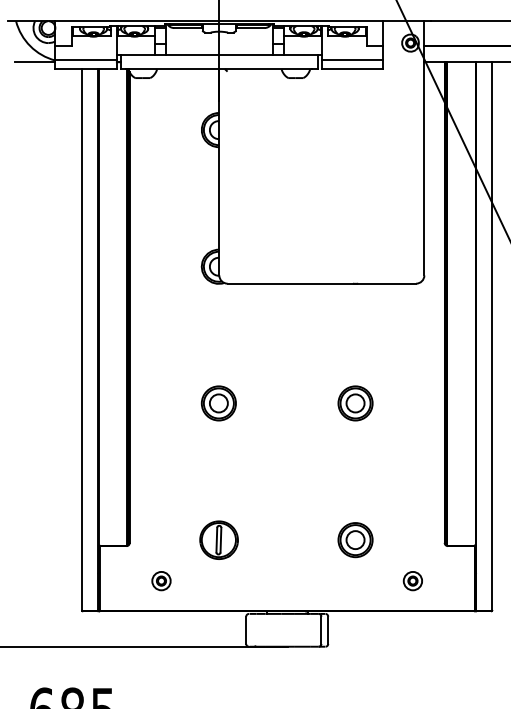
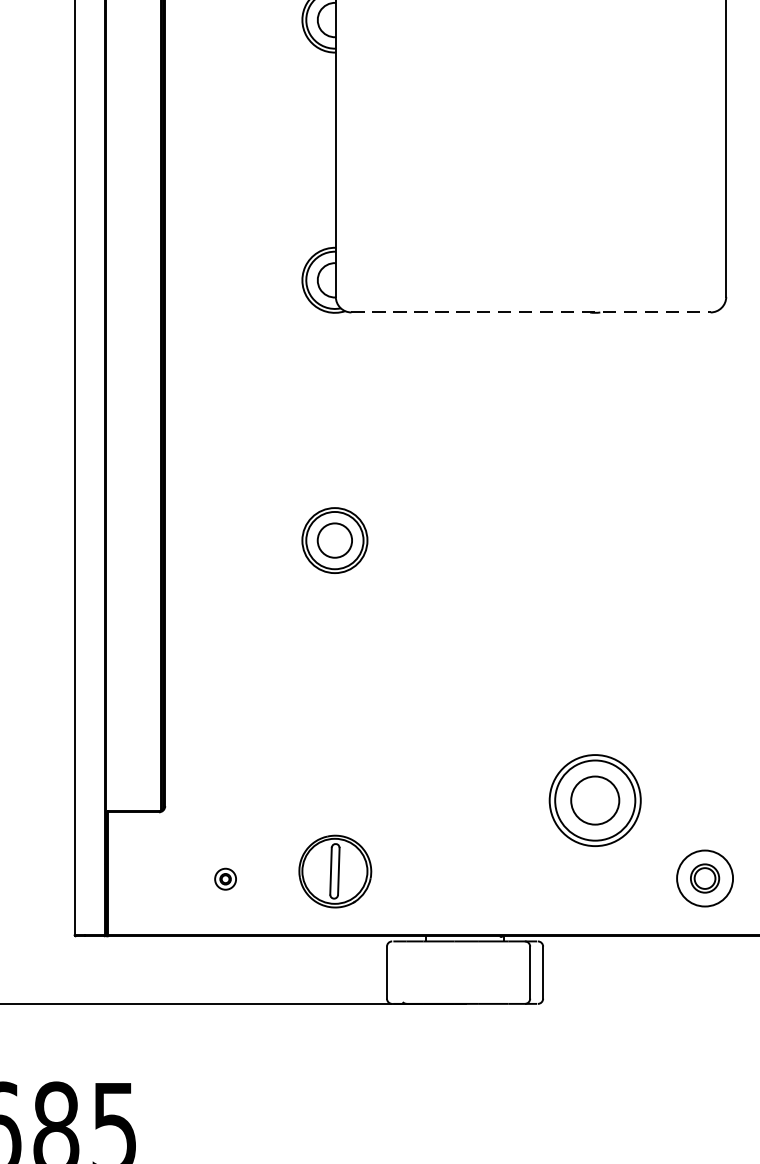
line: (322, 283) -> (532, 312), solid -> dashed
part: (355, 403) -> (595, 540), removed
part: (218, 539) -> (334, 870), moved
part: (355, 540) -> (595, 801), size x1.4
part: (161, 581) -> (225, 879), size x0.6
part: (412, 581) -> (703, 879), size x1.6

